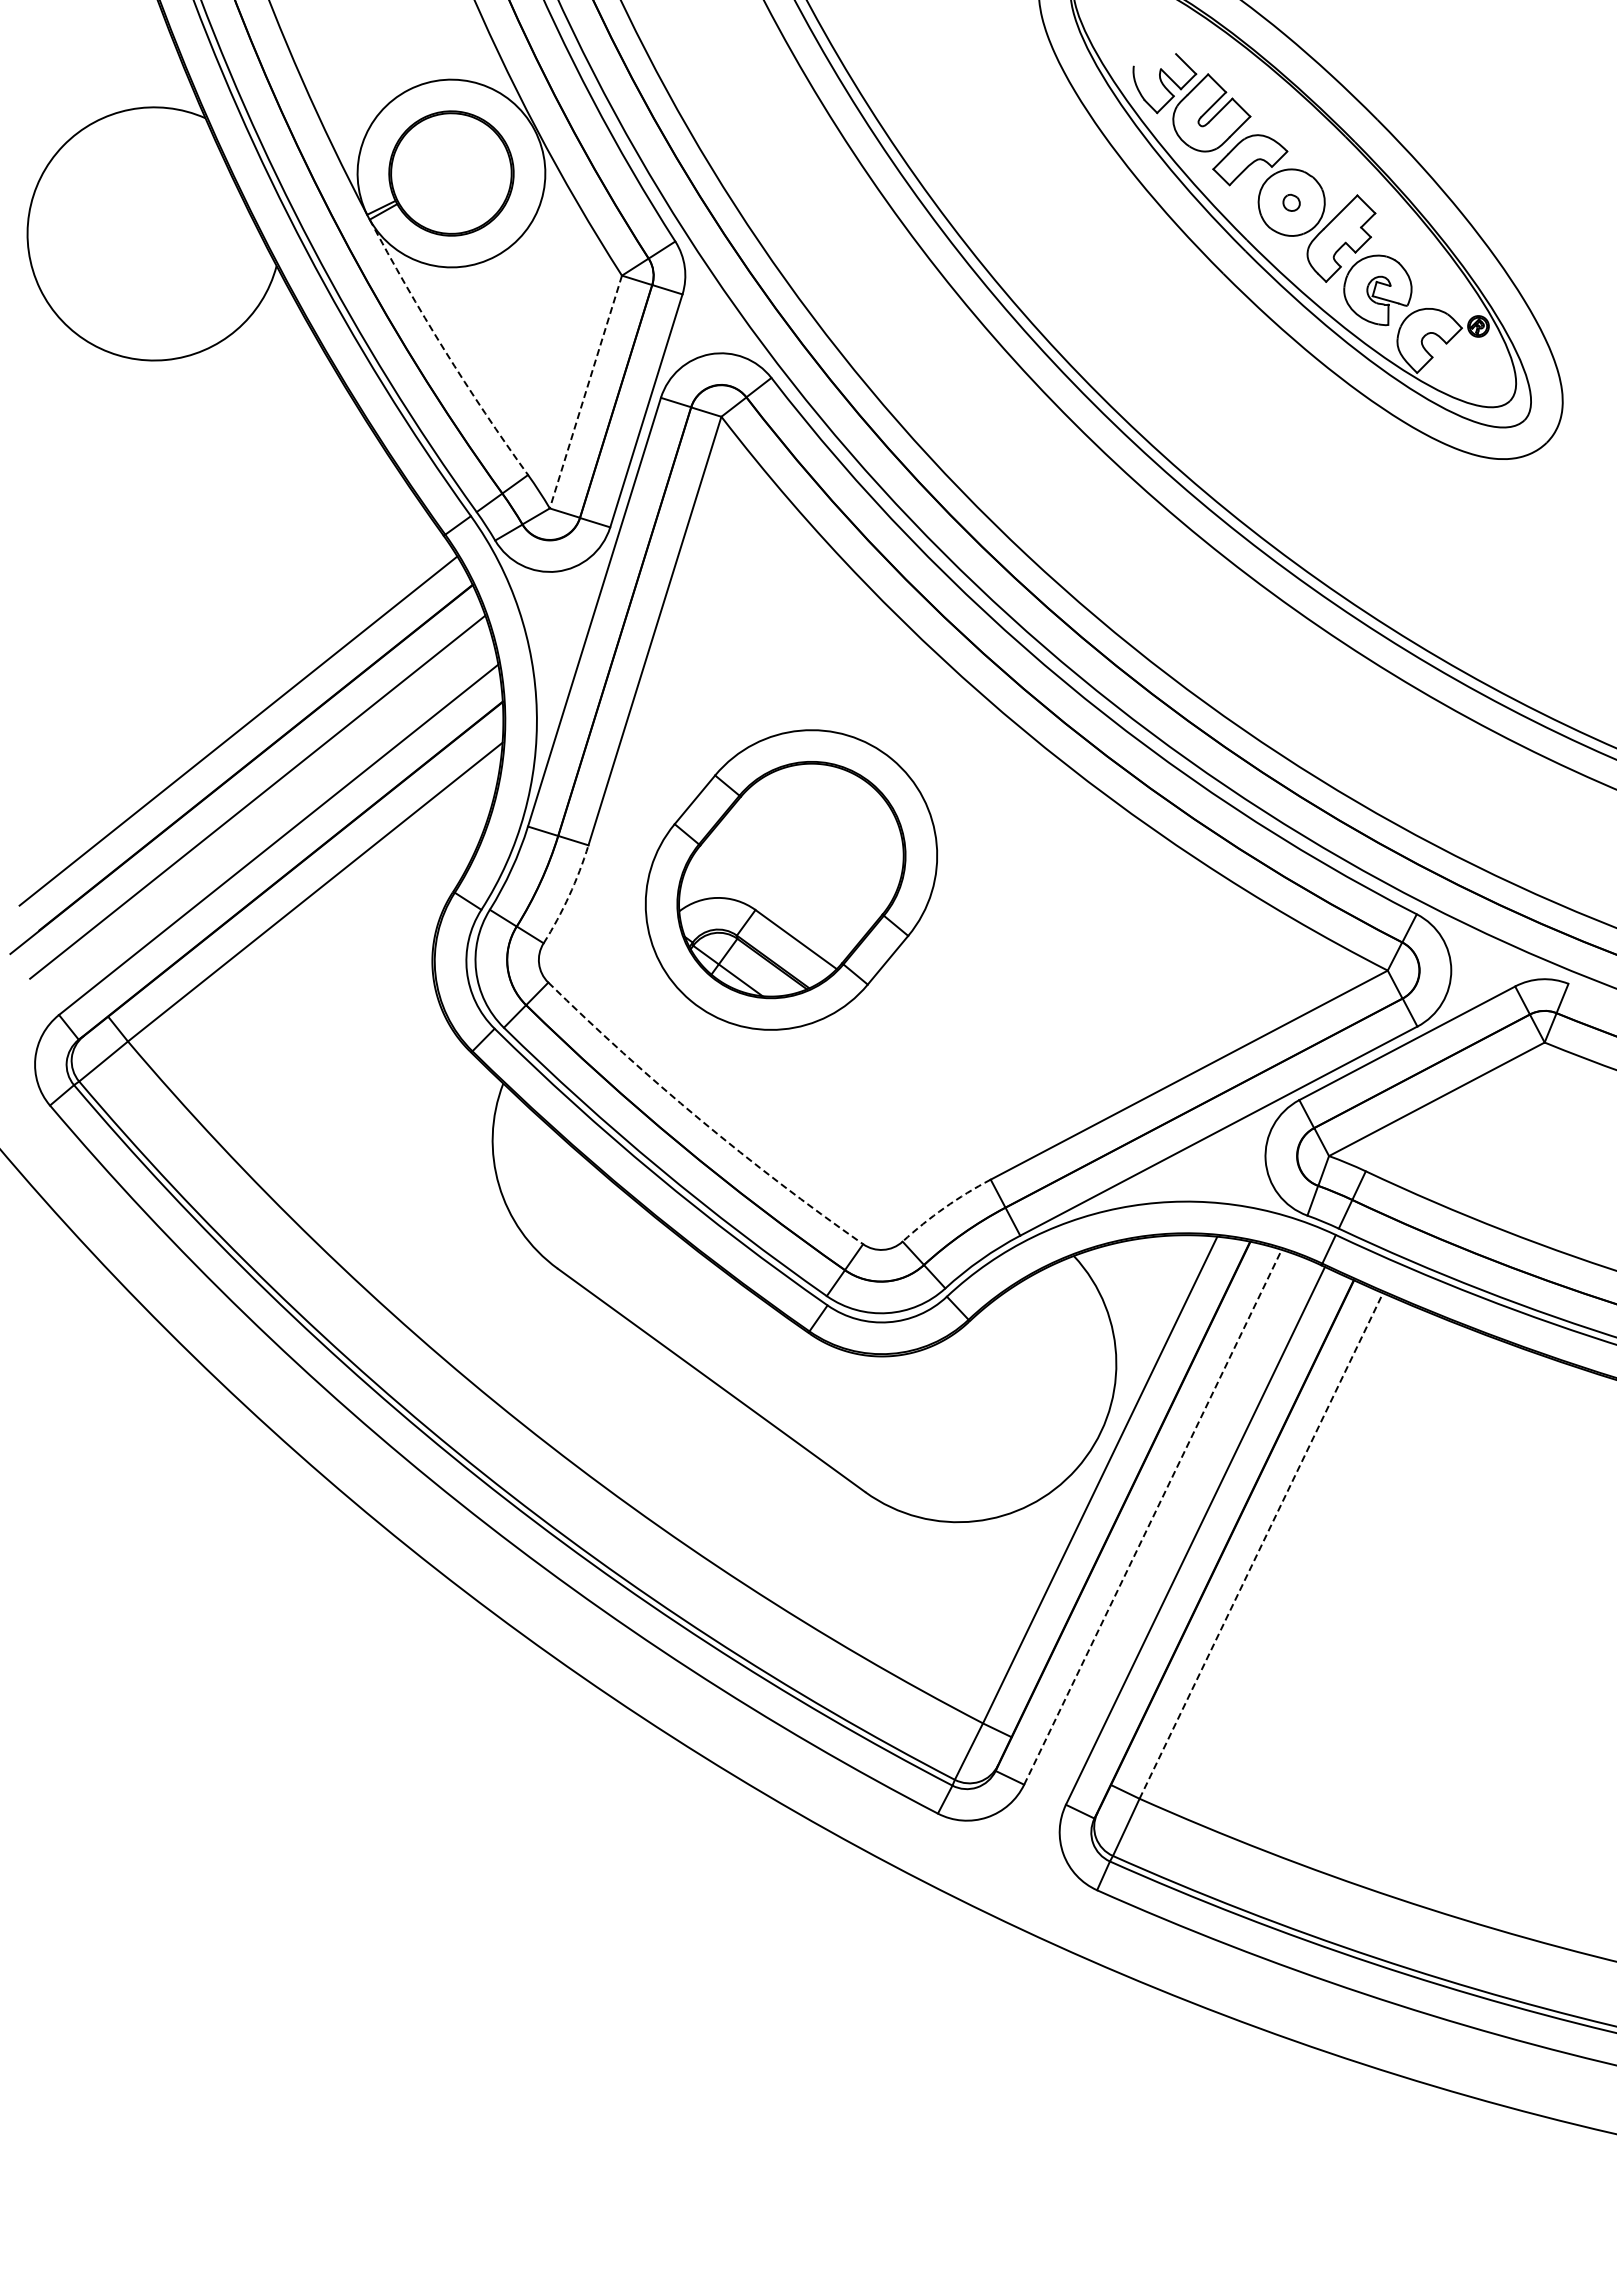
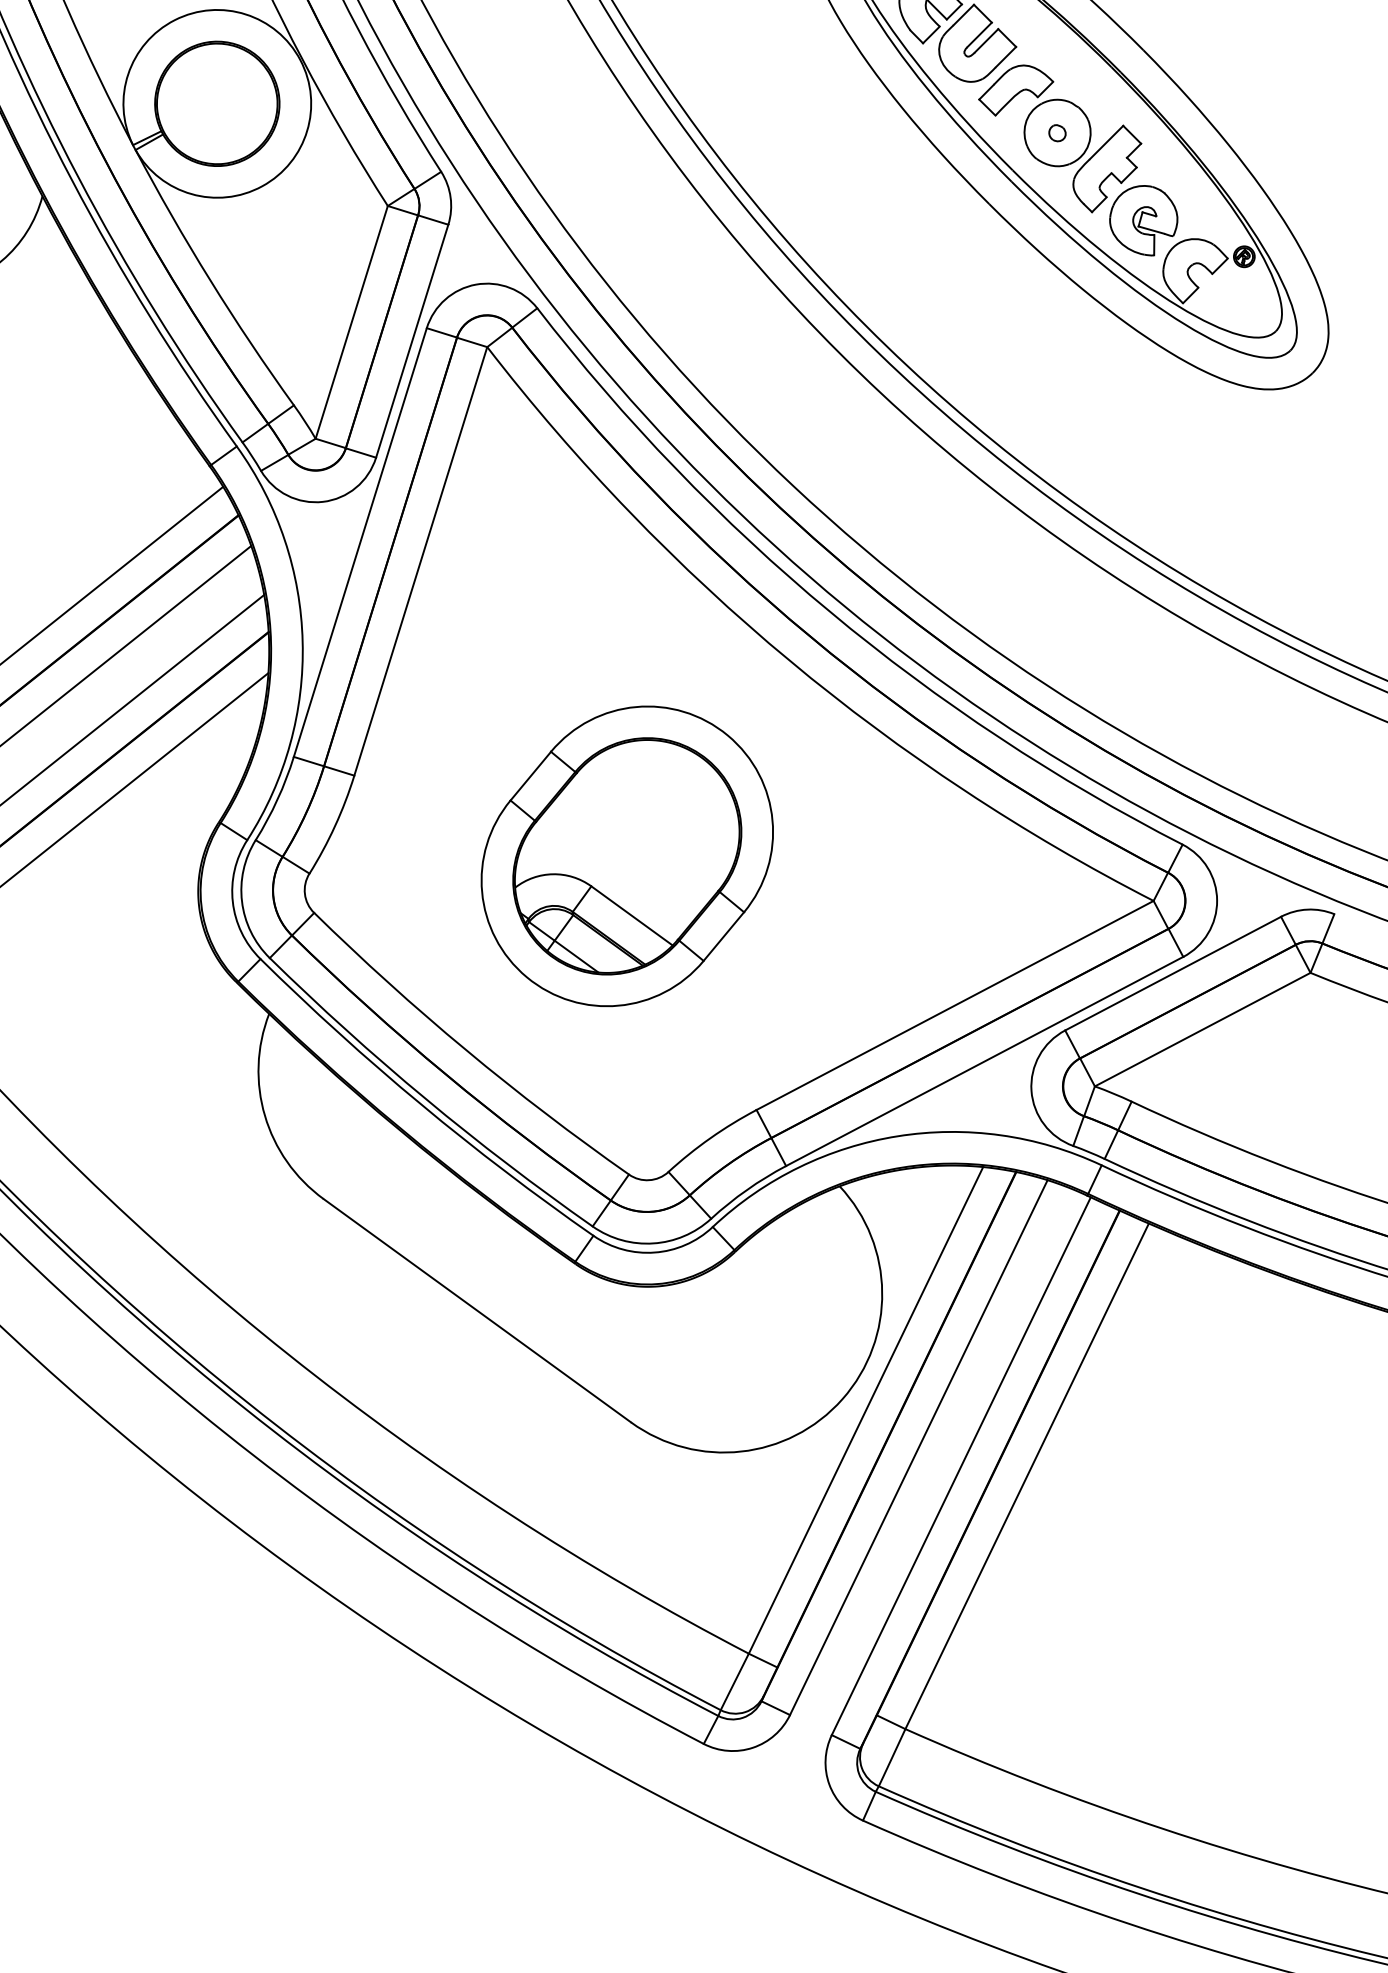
arc: (444, 350) -> (210, 280), dashed -> solid
line: (585, 392) -> (351, 322), dashed -> solid
part: (791, 879) -> (627, 855), moved
arc: (569, 895) -> (335, 825), dashed -> solid
arc: (700, 1119) -> (466, 1049), dashed -> solid
arc: (944, 1207) -> (710, 1137), dashed -> solid
line: (1152, 1517) -> (918, 1447), dashed -> solid
line: (1261, 1546) -> (1027, 1476), dashed -> solid

